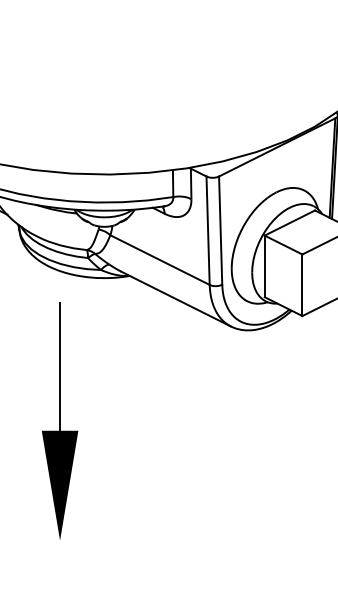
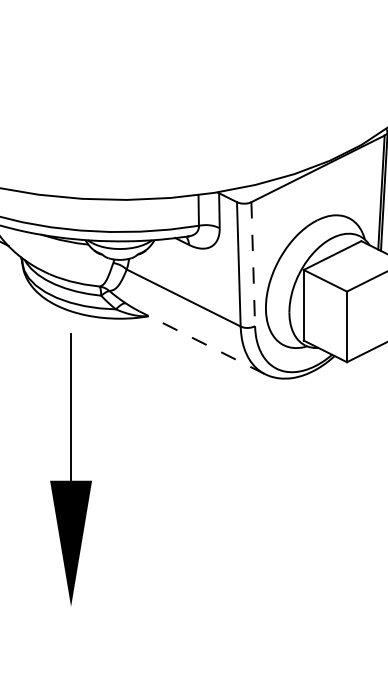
line: (220, 230) -> (253, 264), solid -> dashed
line: (175, 298) -> (201, 342), solid -> dashed
part: (59, 420) -> (70, 469), moved

